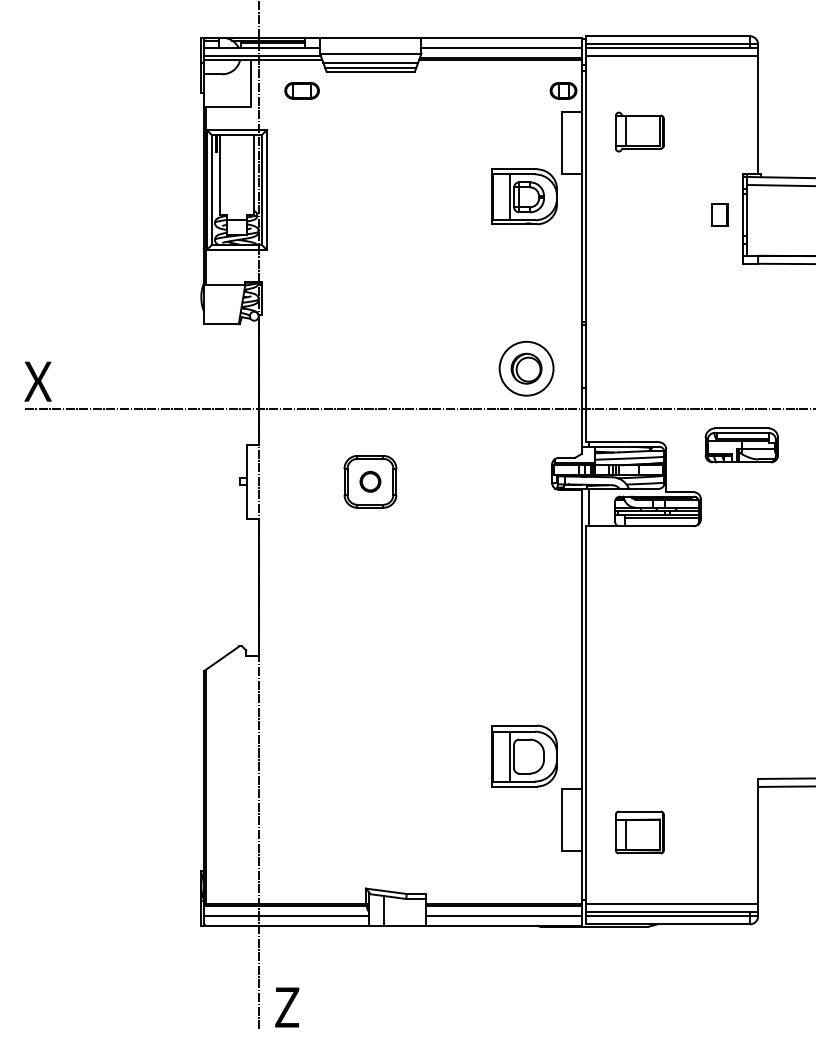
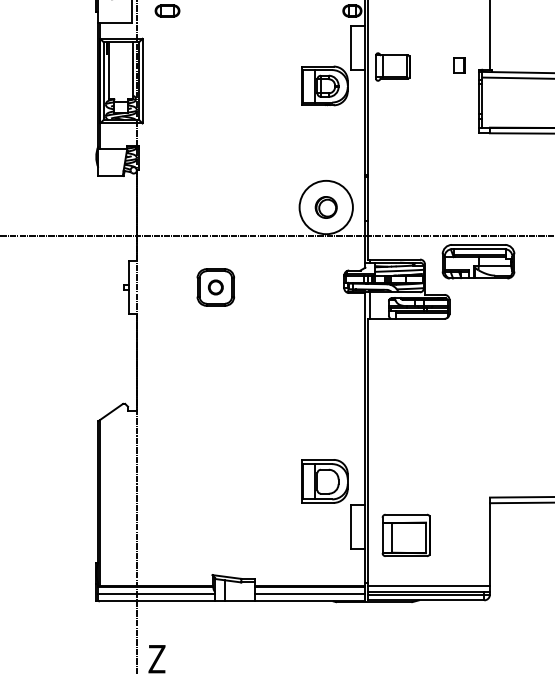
part: (639, 131) -> (392, 66), moved
part: (719, 214) -> (459, 65), moved
circle: (526, 368) -> (326, 207), size x1.4
part: (741, 445) -> (478, 261), size x1.4
part: (639, 832) -> (406, 535), size x1.4

